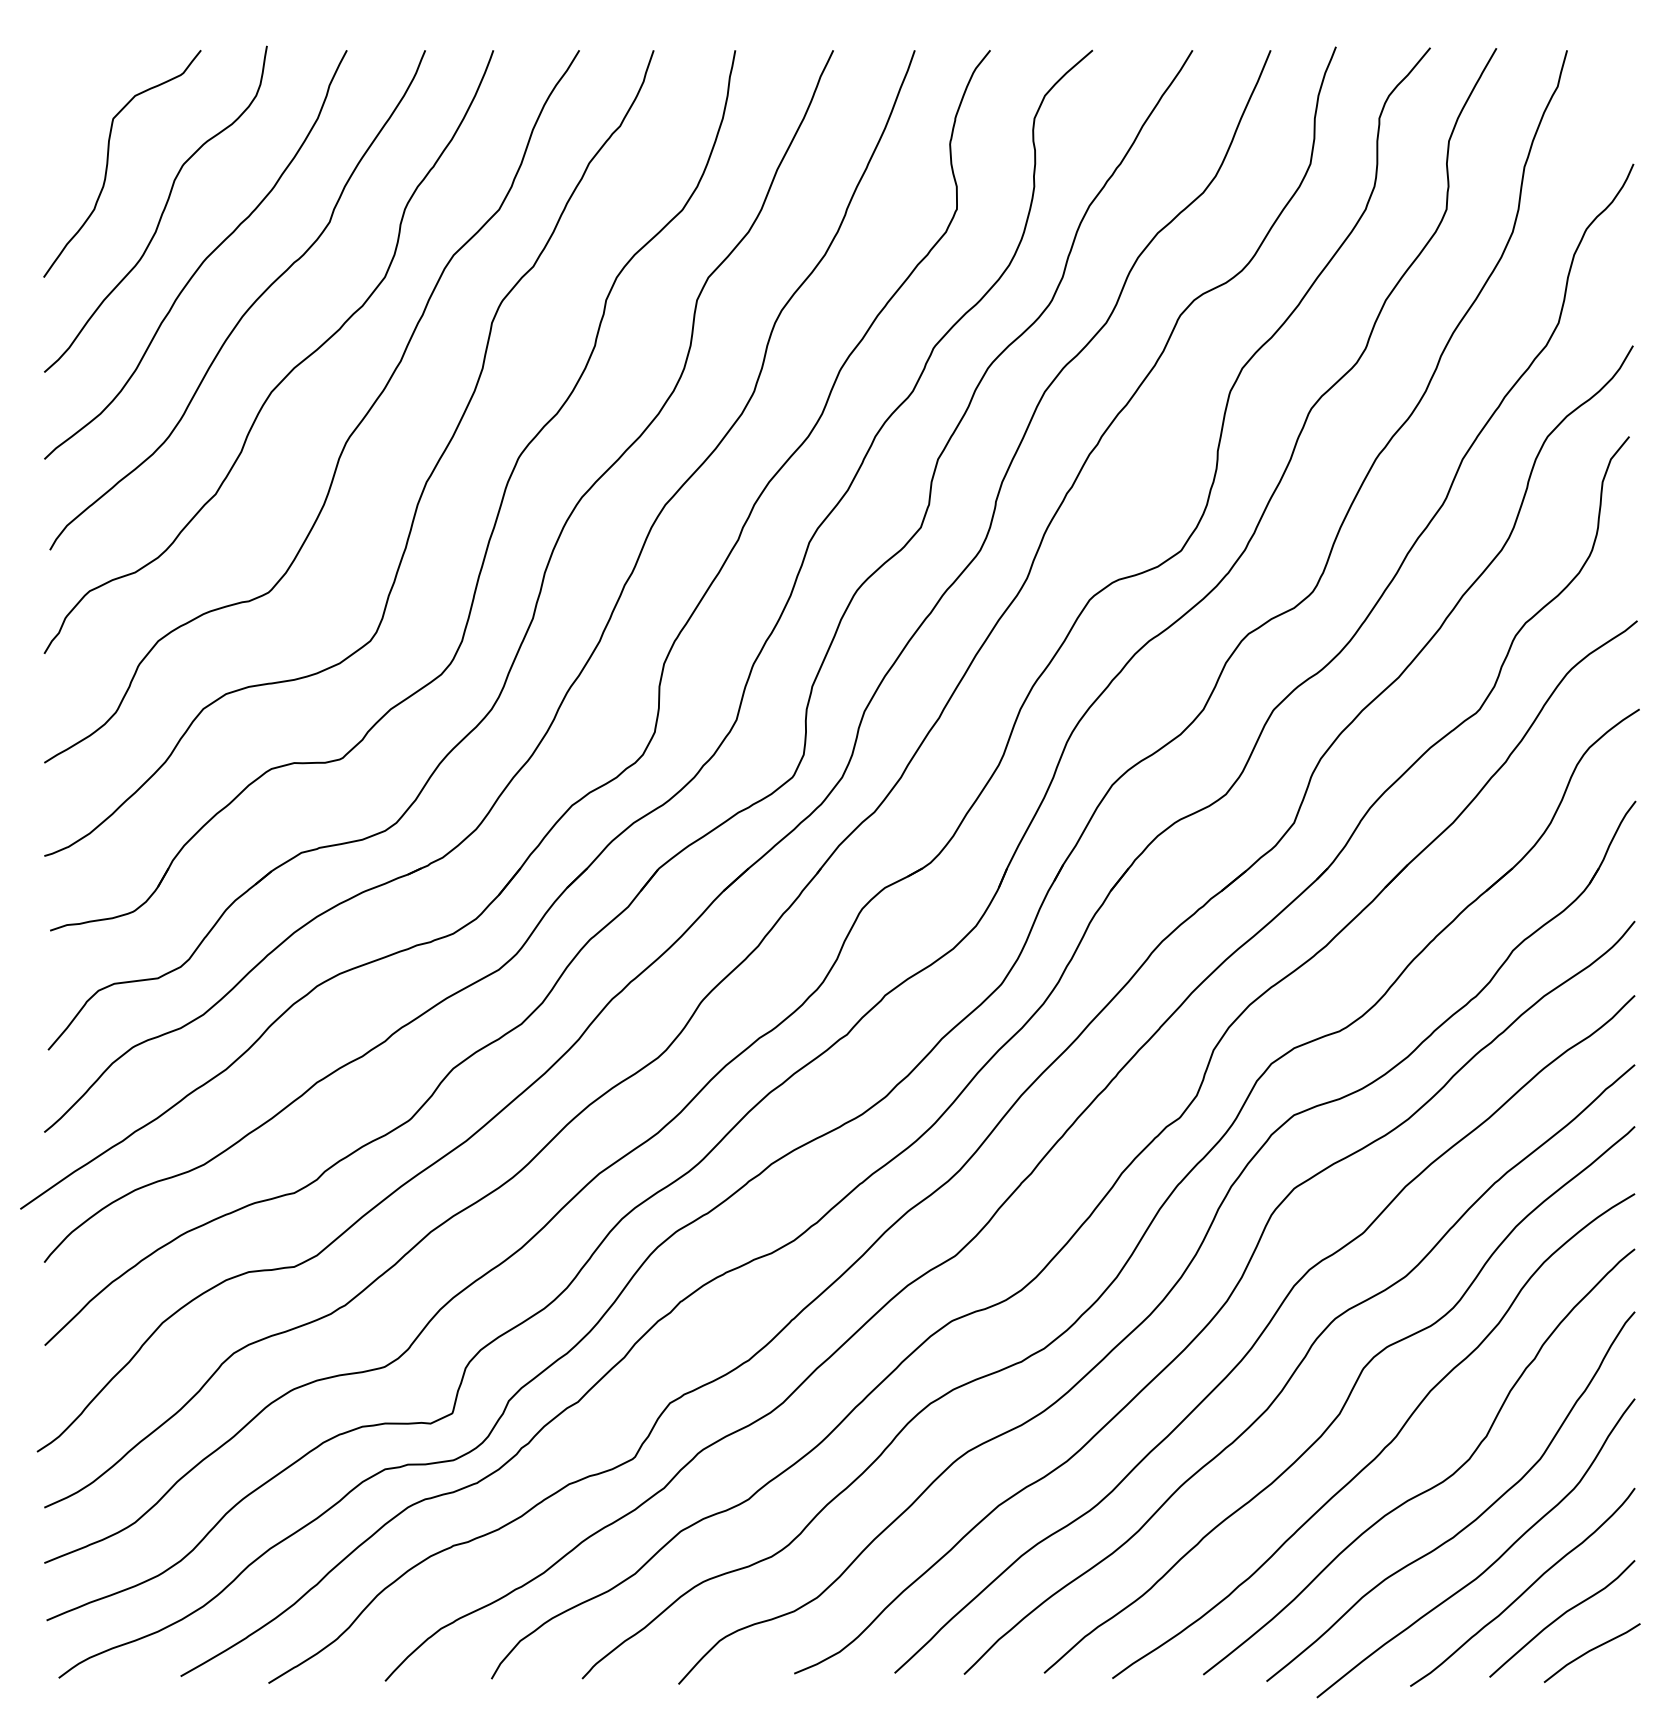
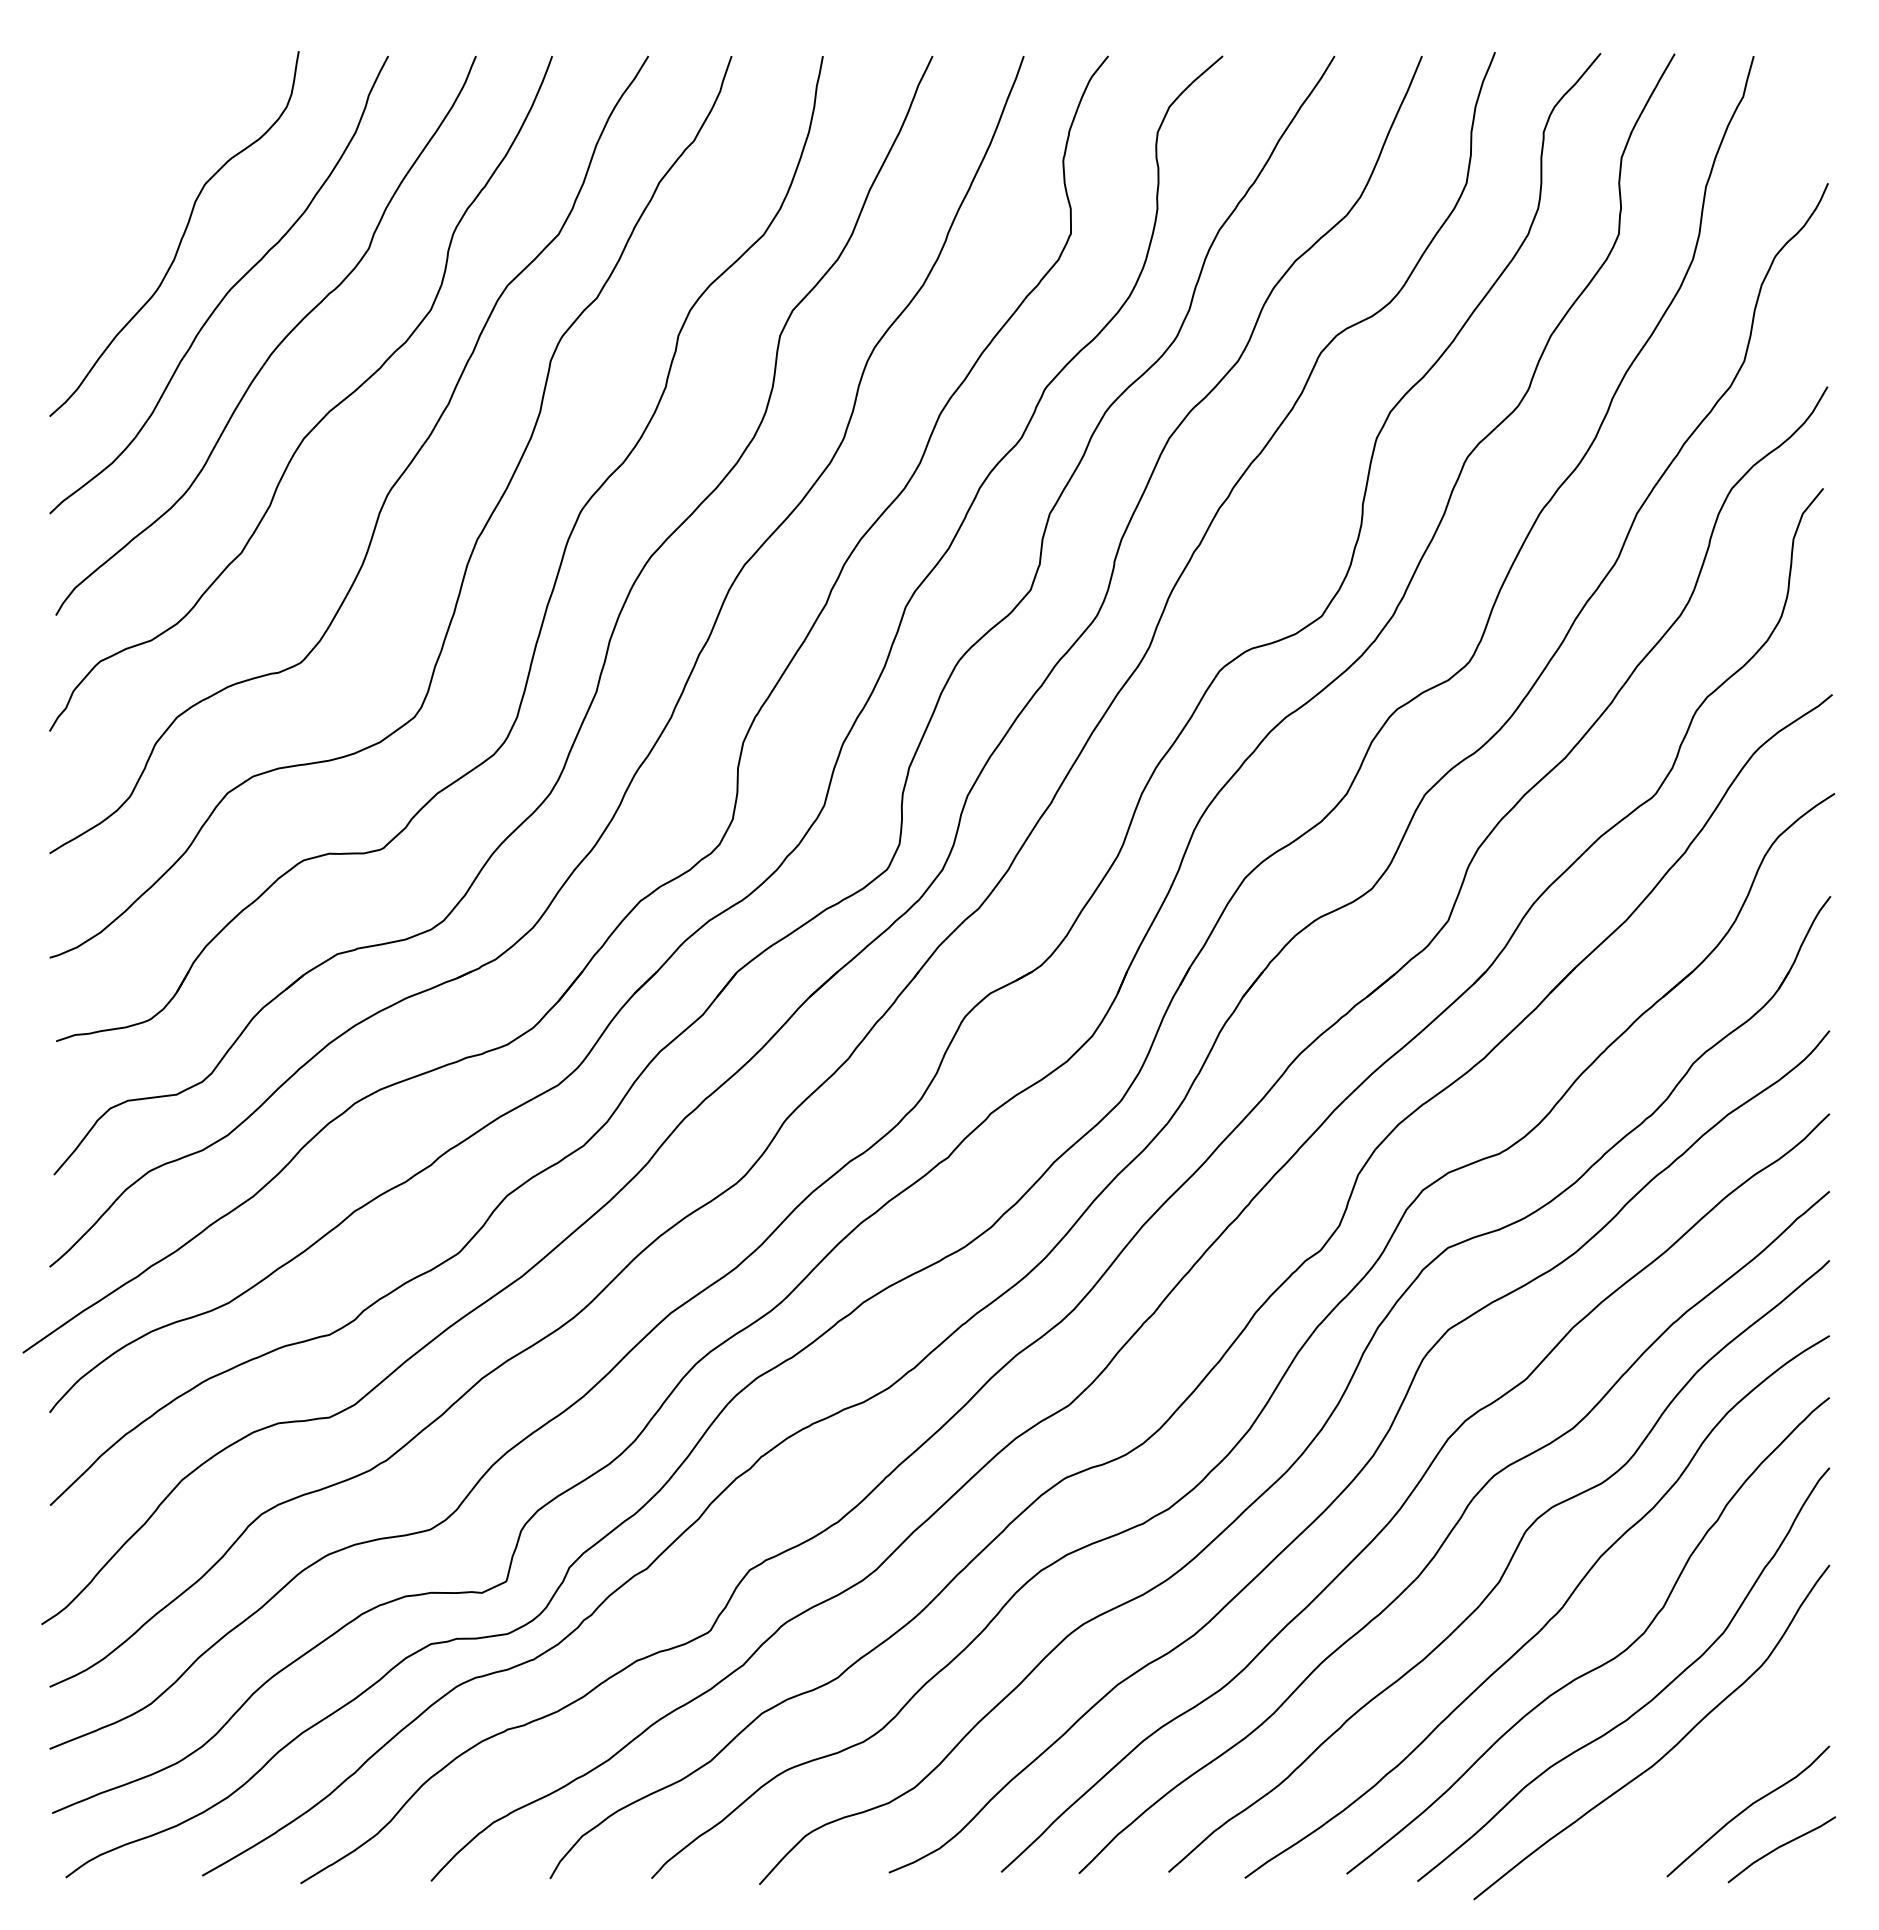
curve: (108, 162) -> (121, 181), removed
curve: (1525, 1589) -> (1707, 1778), removed

